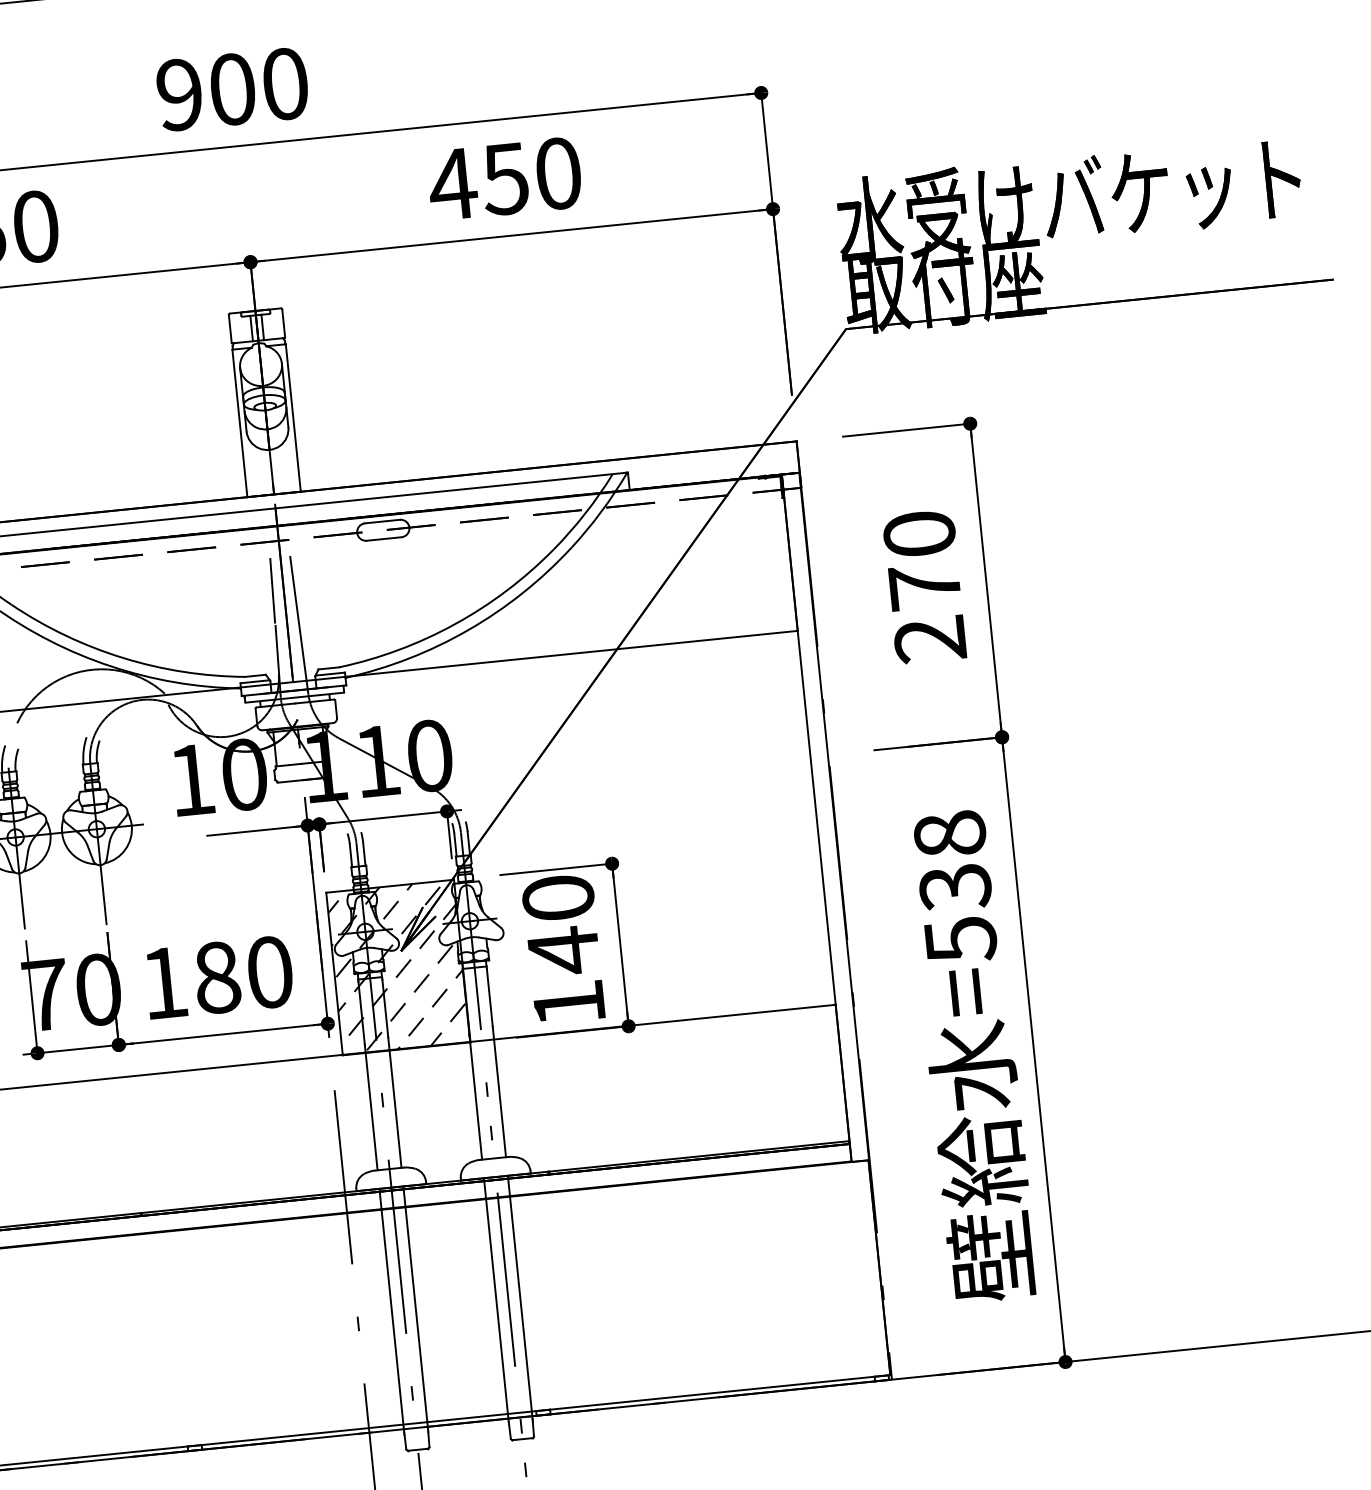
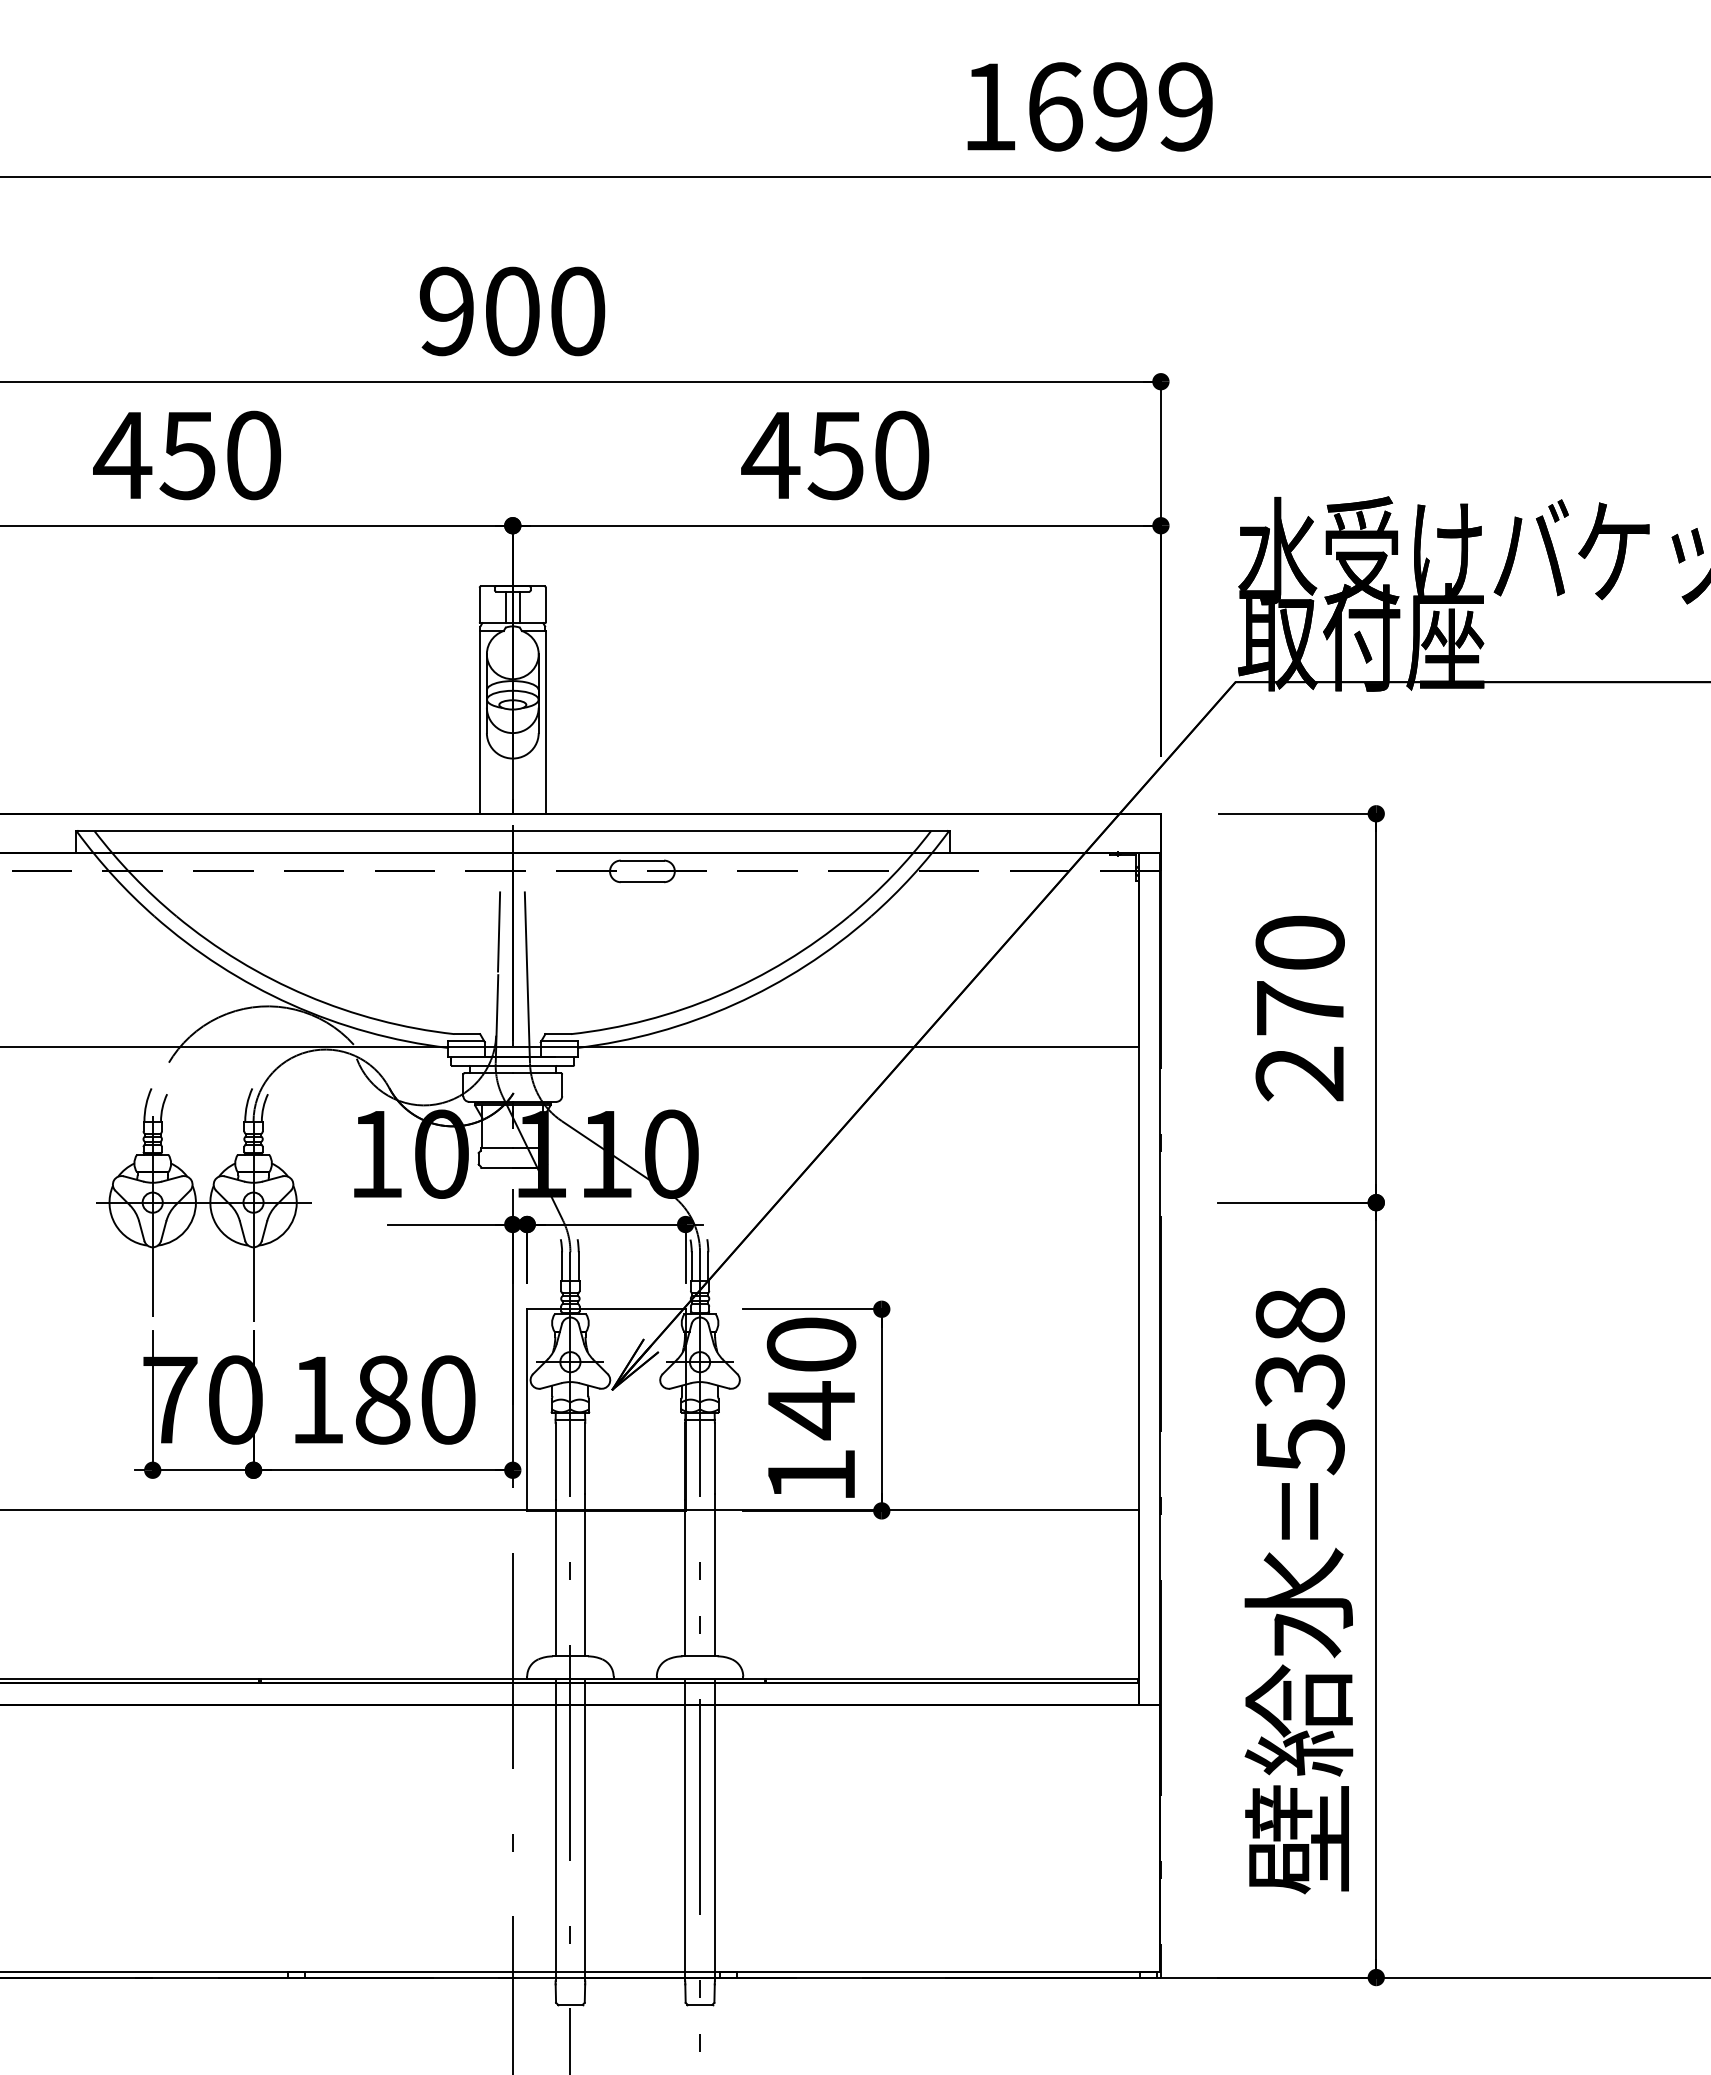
hatch: (398, 967) -> (606, 1409), removed

